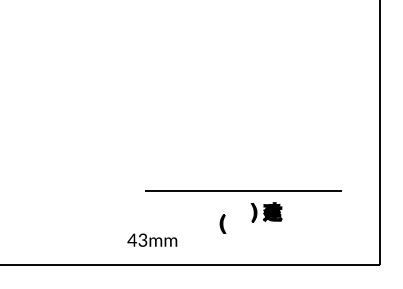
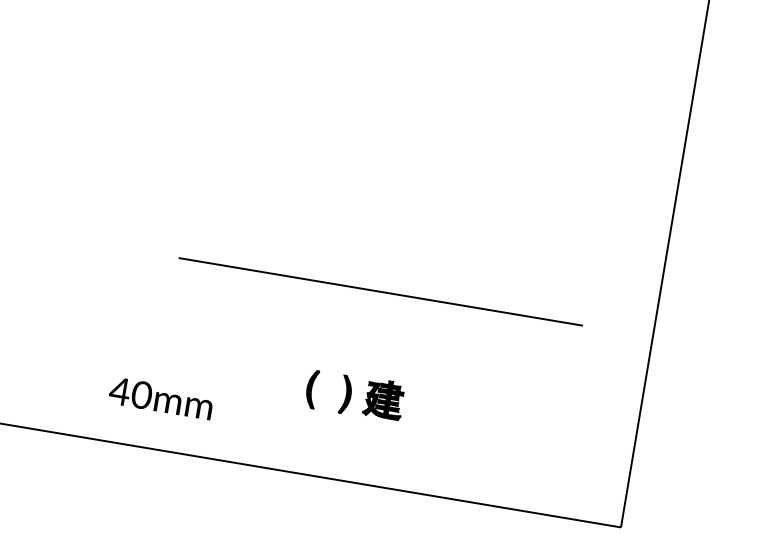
line: (243, 190) -> (380, 291), moved
part: (266, 212) -> (371, 398), moved
text: (142, 240) -> (140, 395), 43mm -> 40mm

